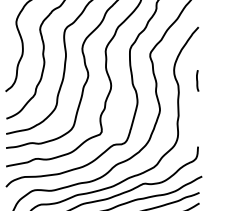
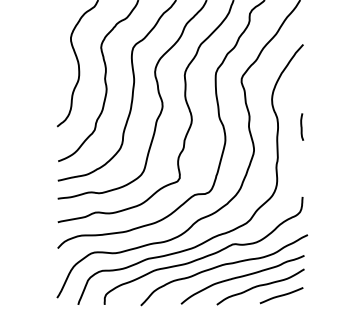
curve: (197, 80) -> (302, 126), moved

